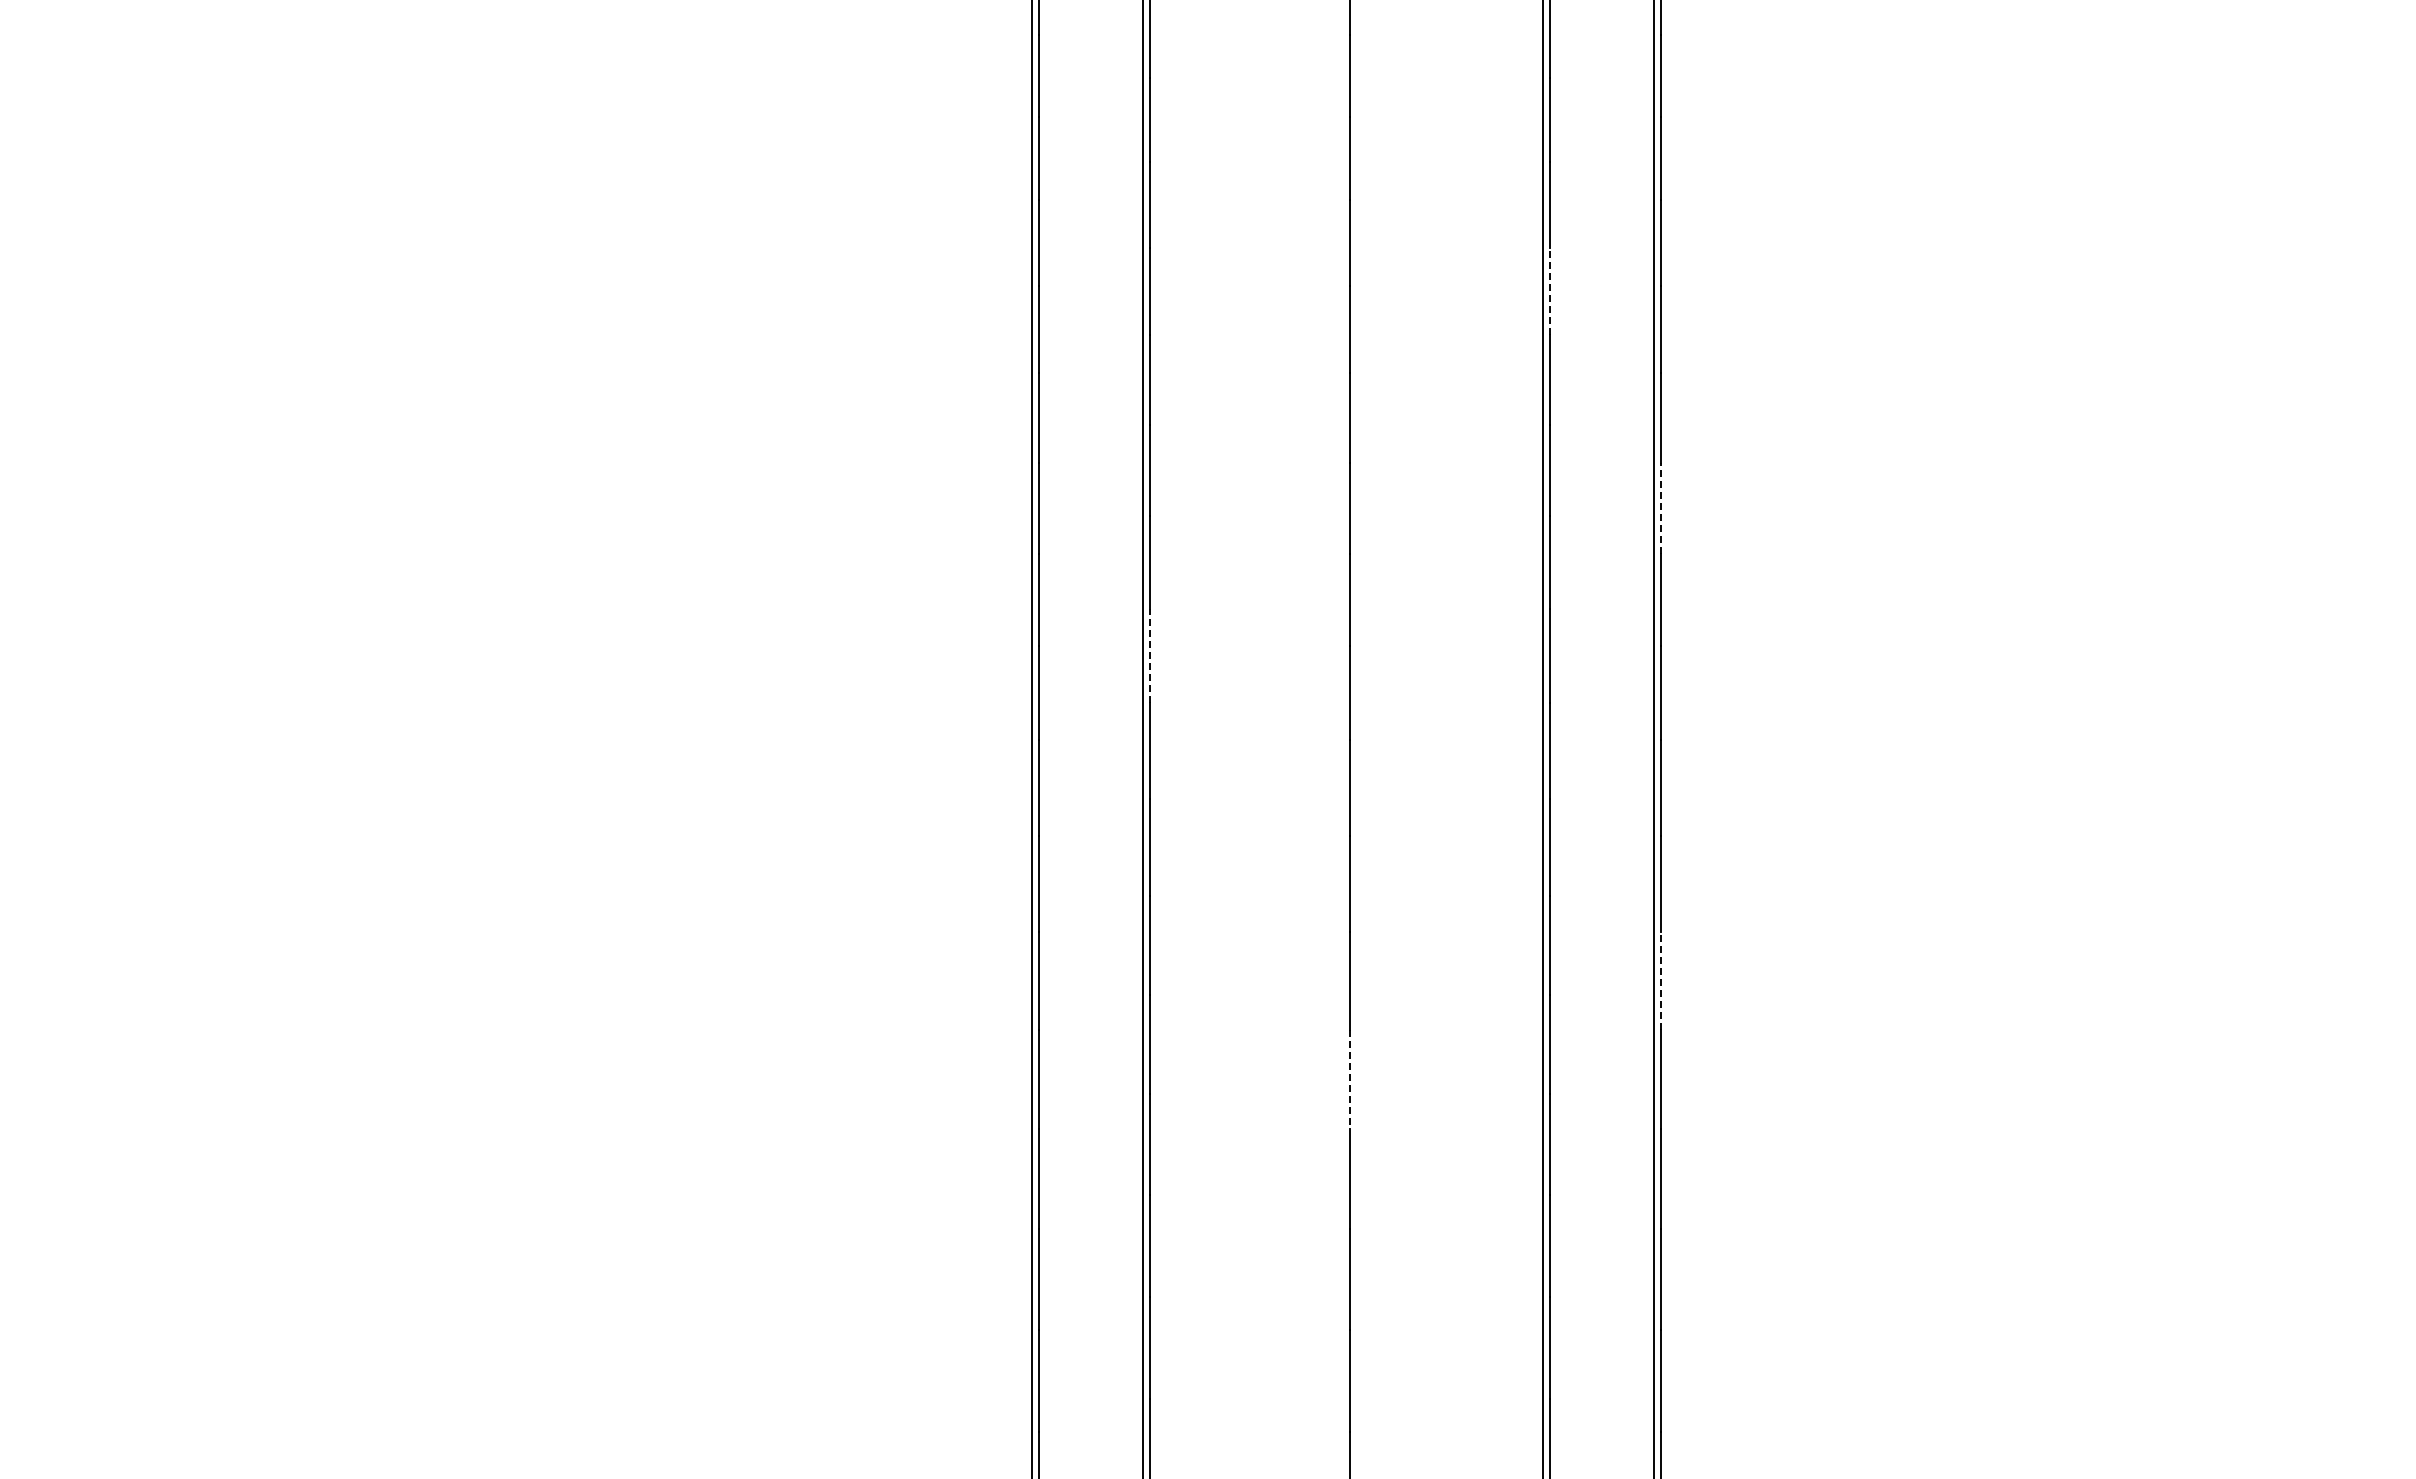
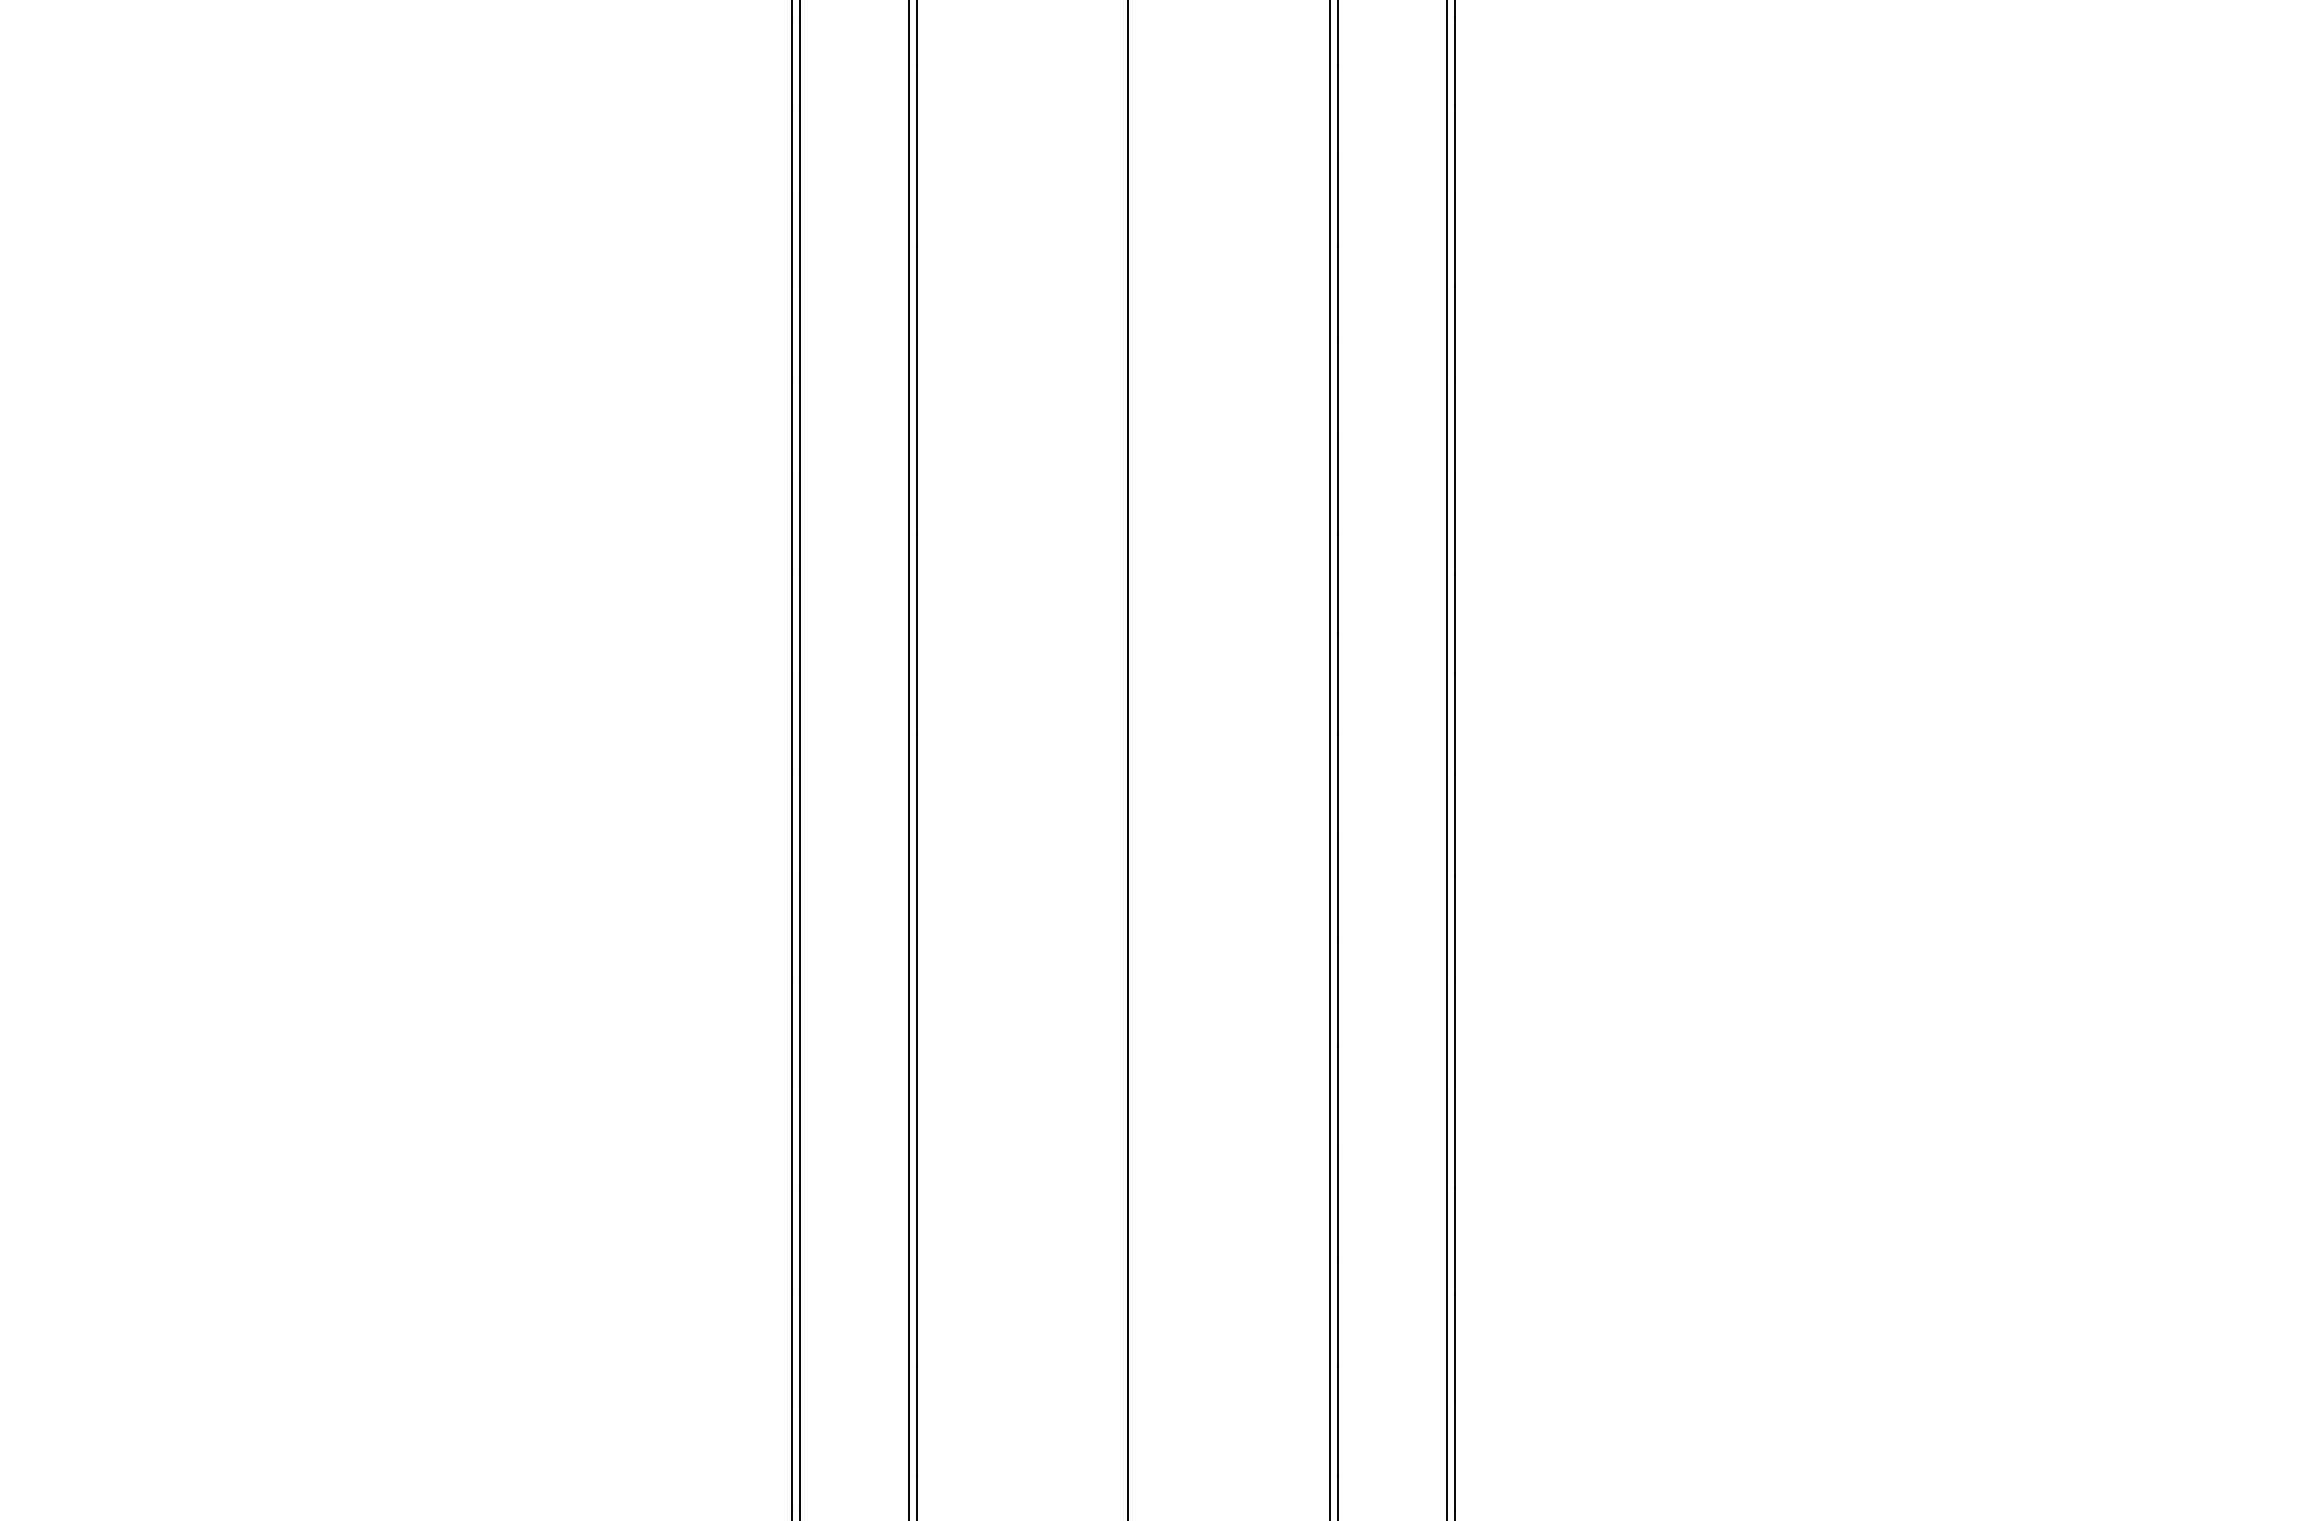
line: (1550, 291) -> (1338, 201), dashed -> solid
line: (1661, 507) -> (1455, 428), dashed -> solid
line: (1150, 655) -> (917, 584), dashed -> solid
line: (1661, 981) -> (1455, 927), dashed -> solid
line: (1350, 1080) -> (1127, 1031), dashed -> solid

